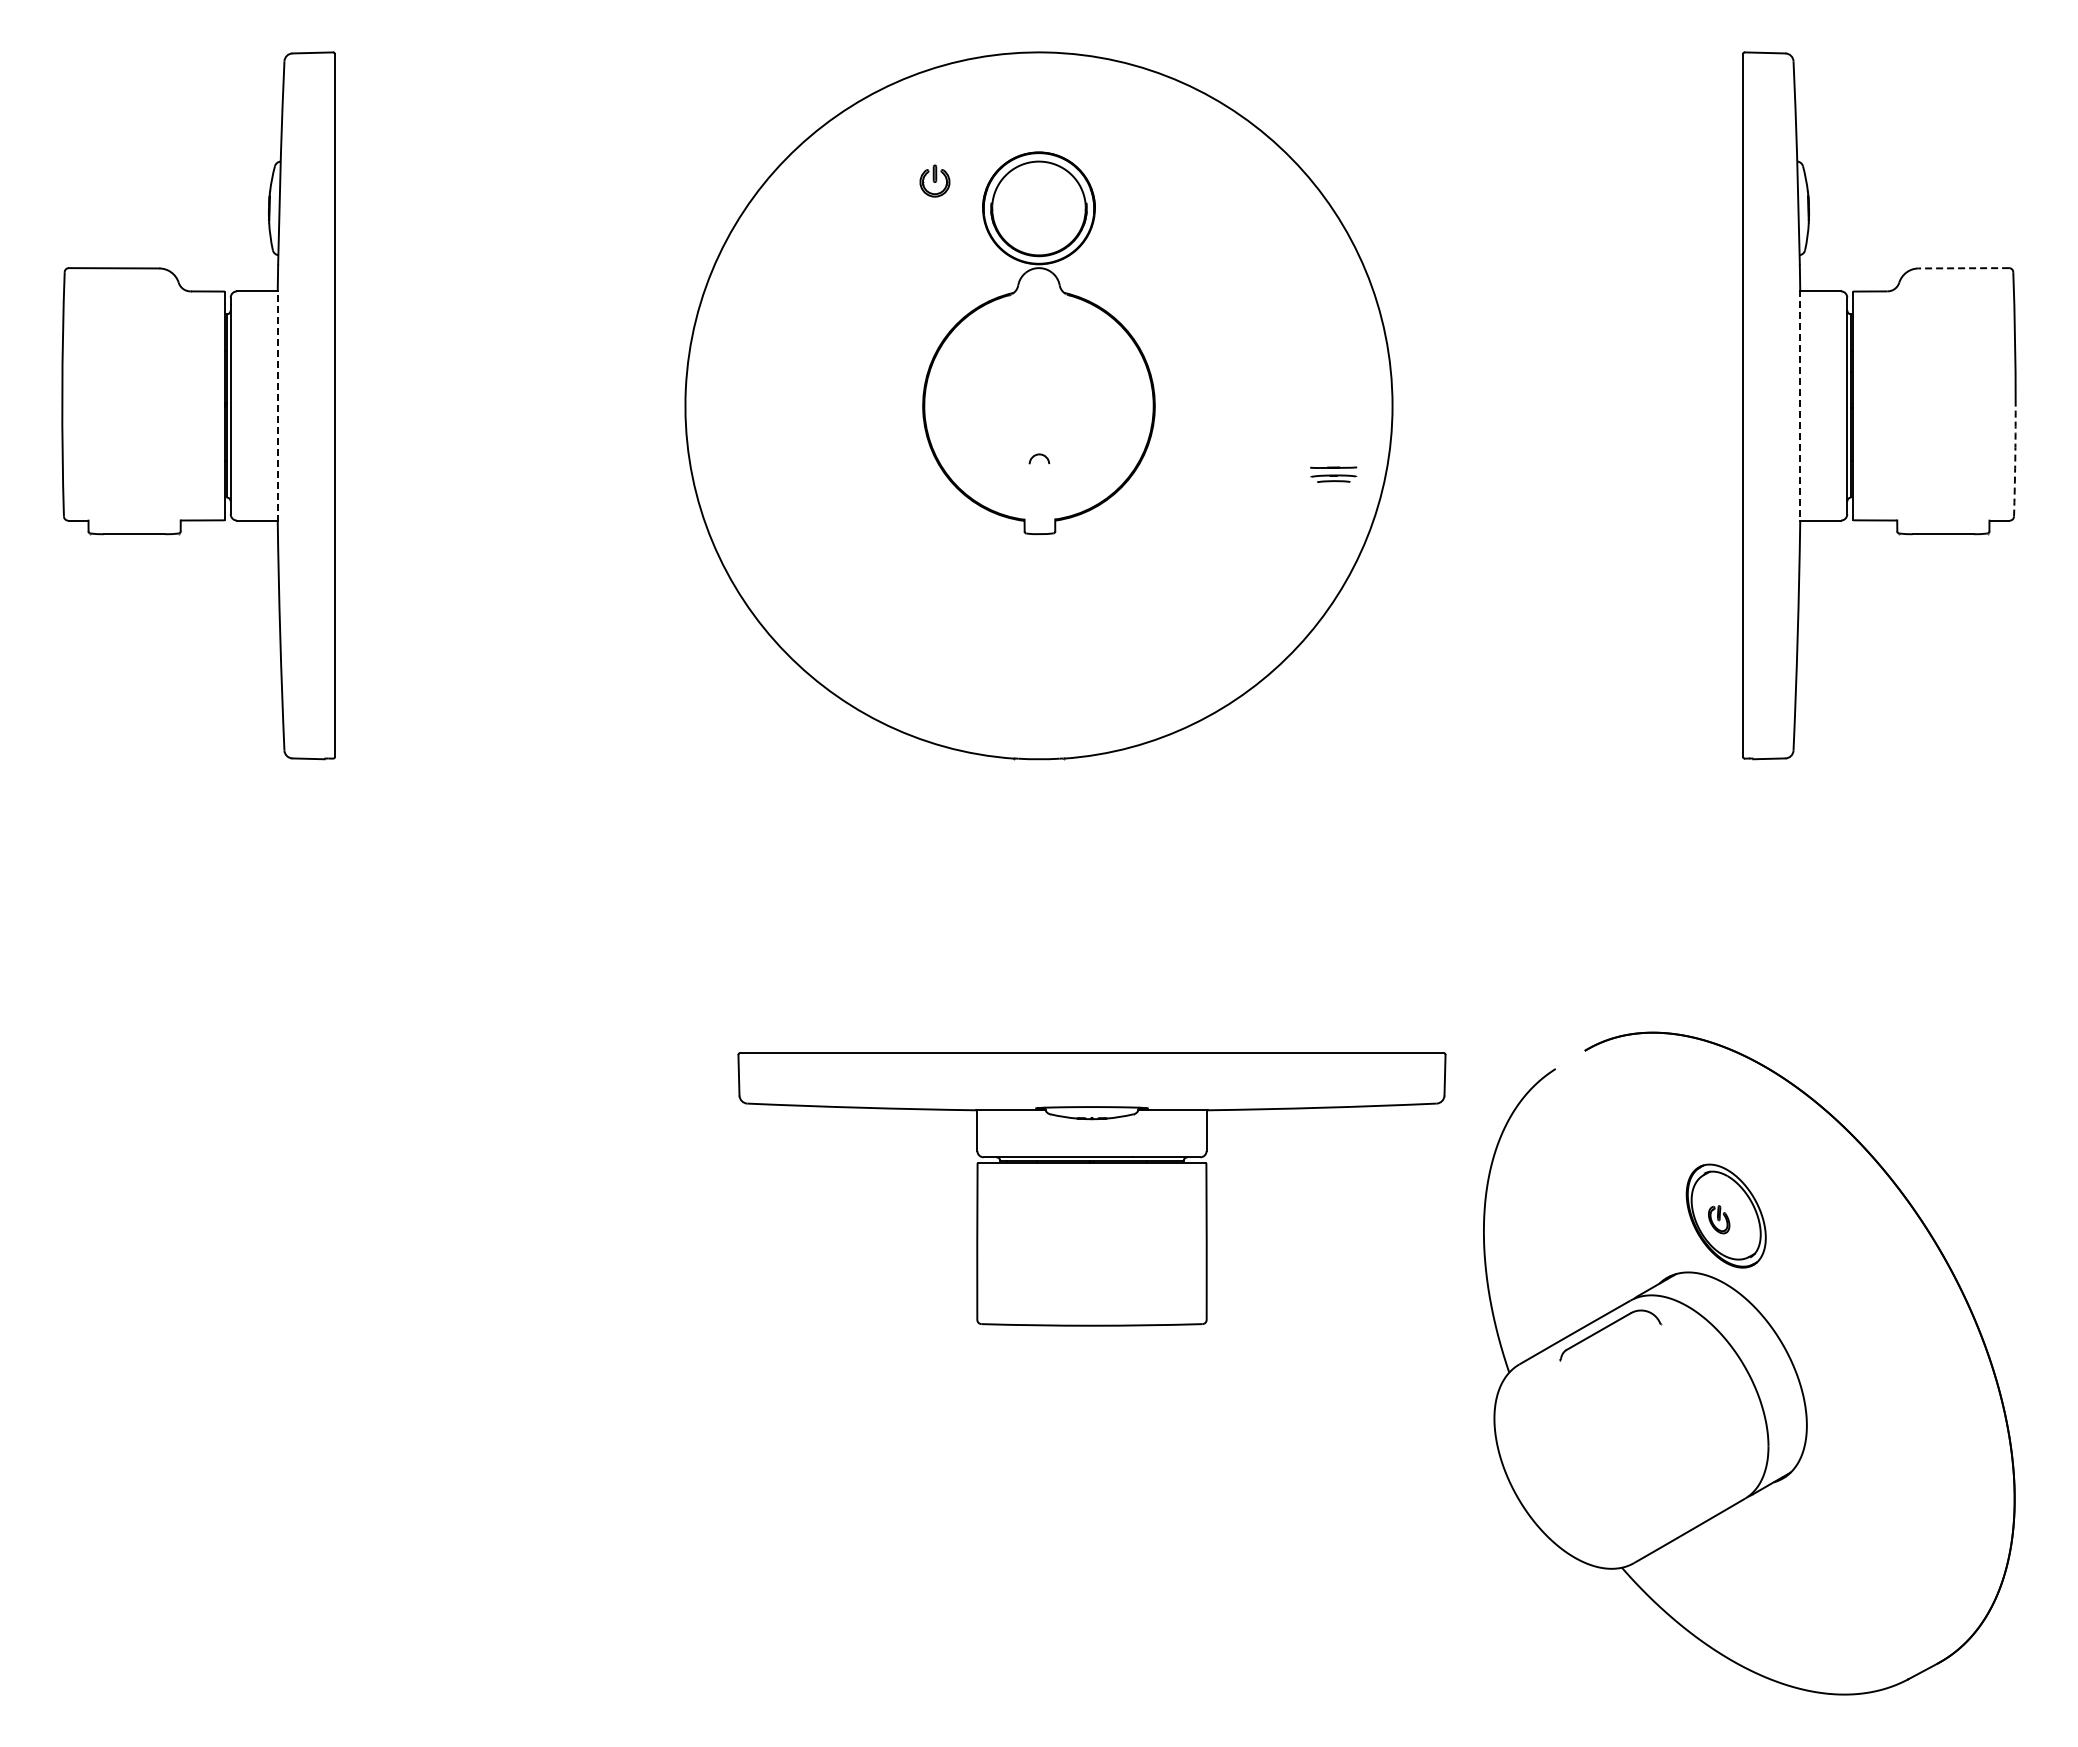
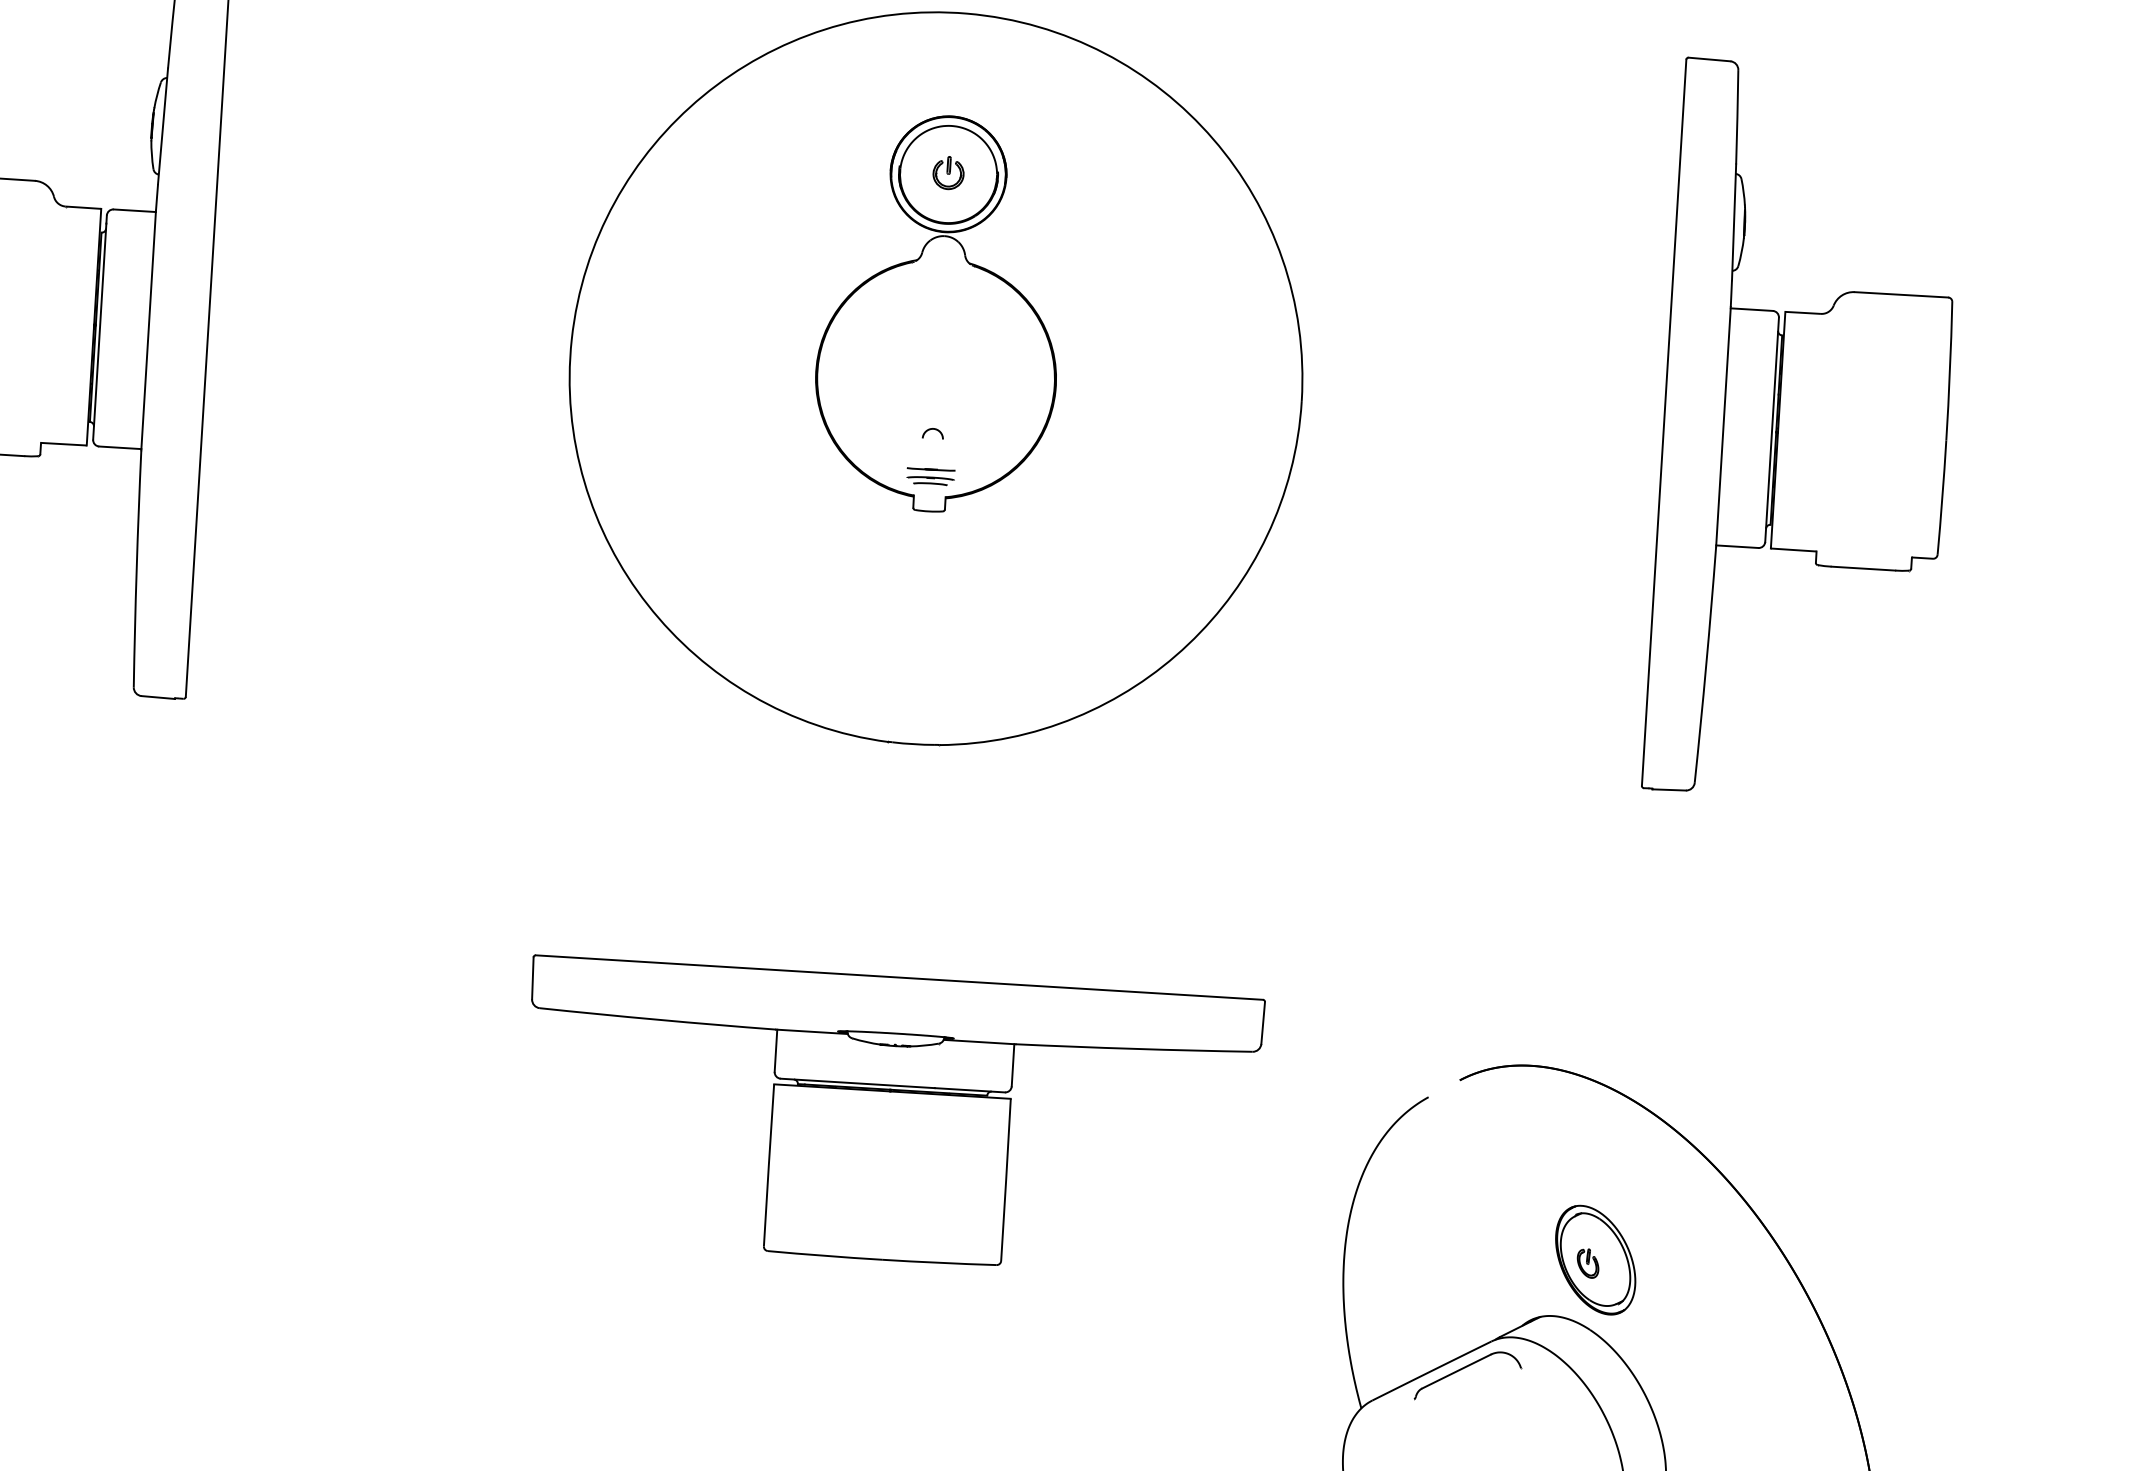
part: (934, 180) -> (948, 172), moved
line: (1963, 268) -> (1901, 295), dashed -> solid
line: (277, 405) -> (148, 330), dashed -> solid
line: (1800, 405) -> (1723, 426), dashed -> solid
arc: (2015, 461) -> (1942, 497), dashed -> solid
part: (1333, 474) -> (930, 476), moved
part: (1091, 1189) -> (890, 1118), moved

